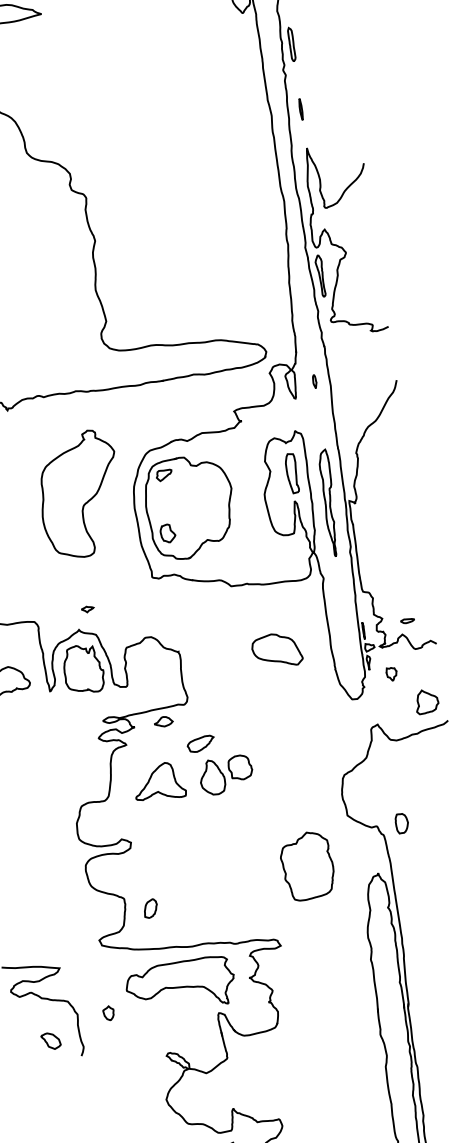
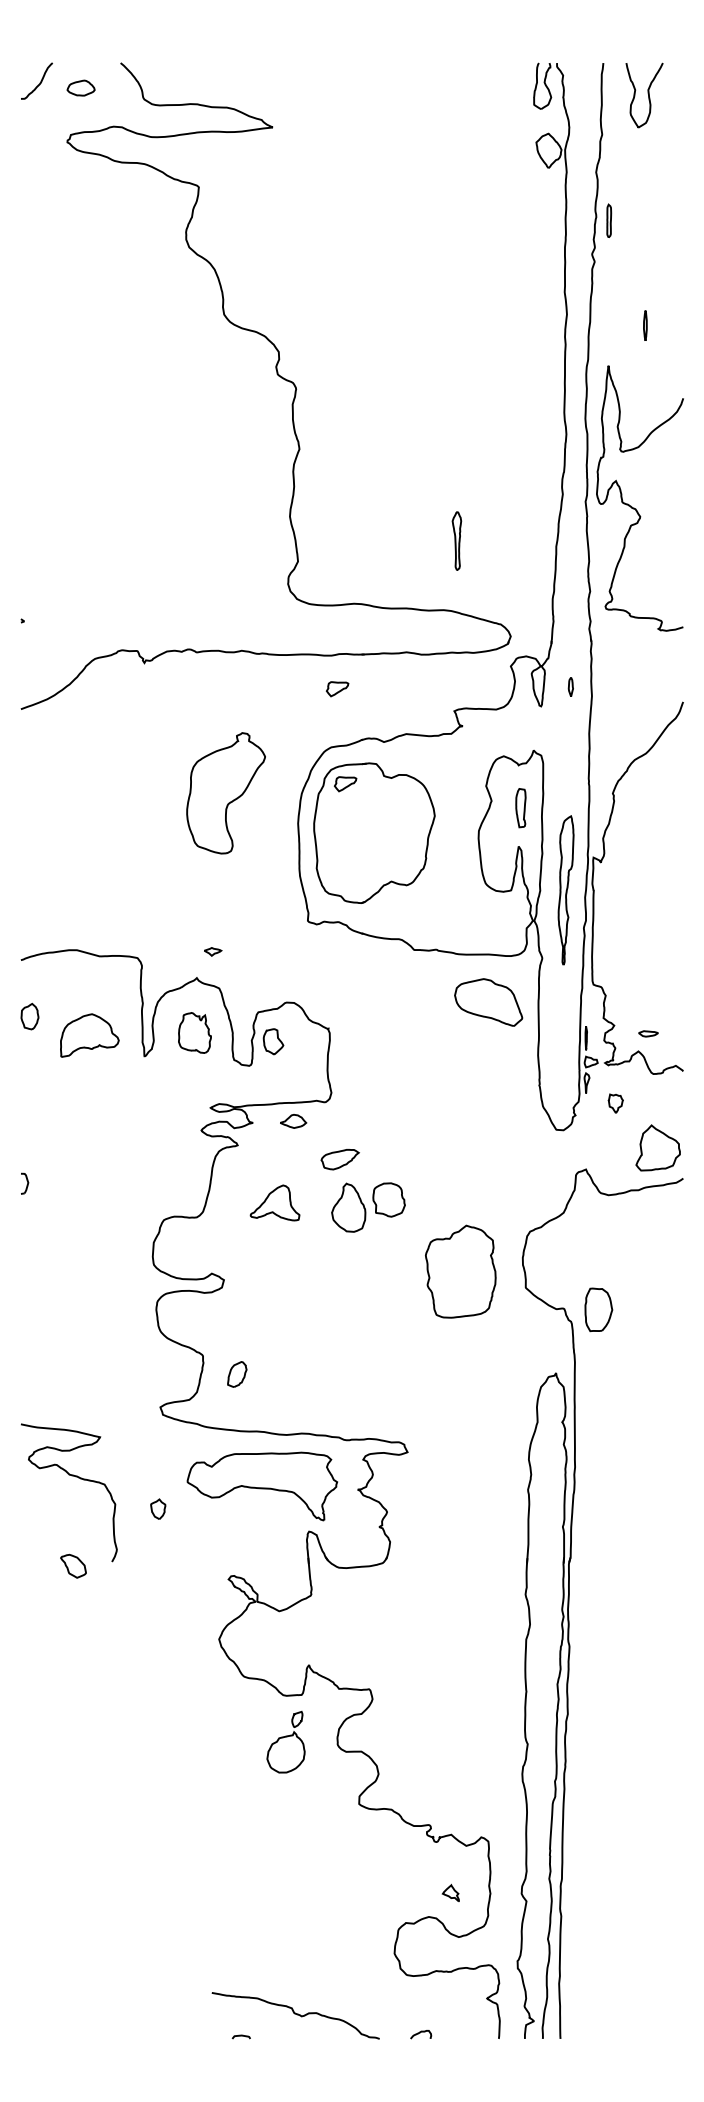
part: (291, 44) -> (608, 220), size x0.7
line: (301, 109) -> (645, 325), moved
part: (320, 275) -> (456, 540), moved
part: (148, 408) -> (337, 689), added
part: (291, 473) -> (520, 807), size x0.7
part: (79, 494) -> (225, 793), size x0.7
part: (329, 503) -> (565, 890), moved
part: (167, 533) -> (273, 1041), moved
part: (276, 650) -> (488, 1002), moved
part: (83, 669) -> (194, 1032), size x0.6
part: (426, 701) -> (657, 1148), size x1.4
part: (158, 781) -> (274, 1202), size x0.7
part: (401, 823) -> (598, 1309), size x1.6
part: (307, 865) -> (460, 1271), moved
part: (51, 1040) -> (73, 1565), moved

